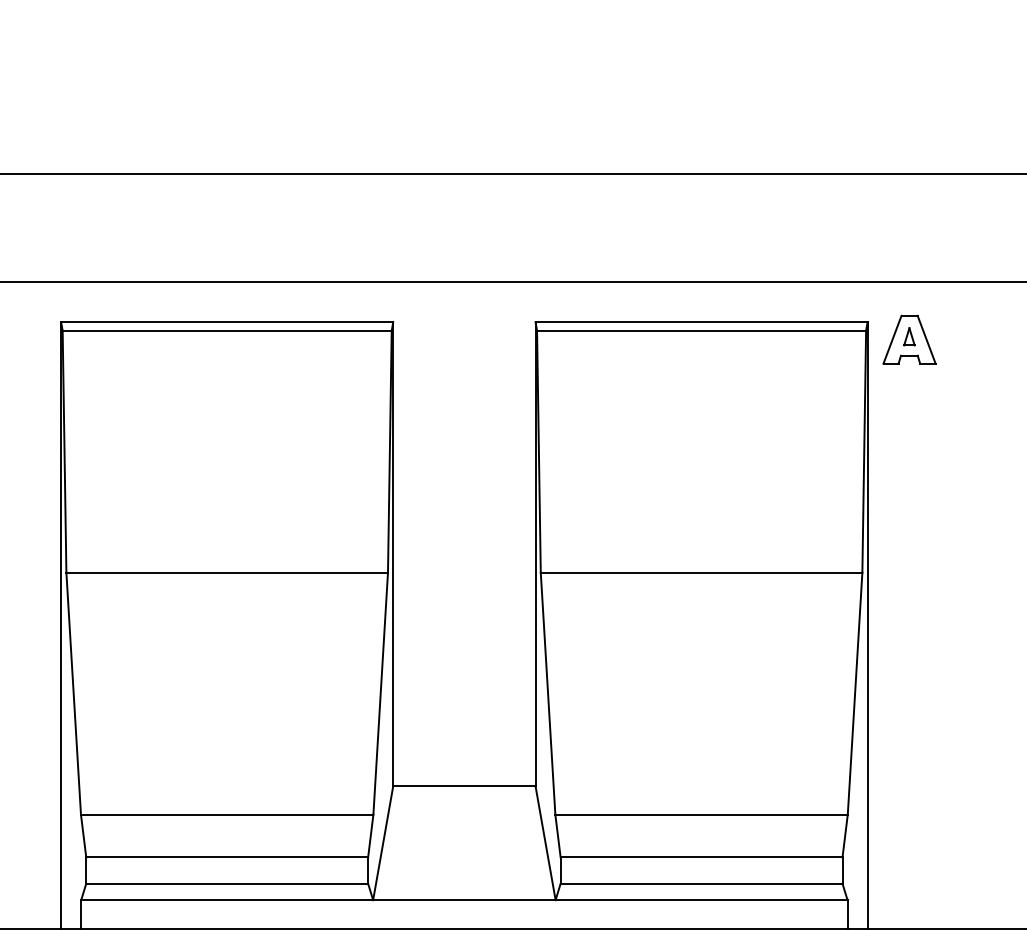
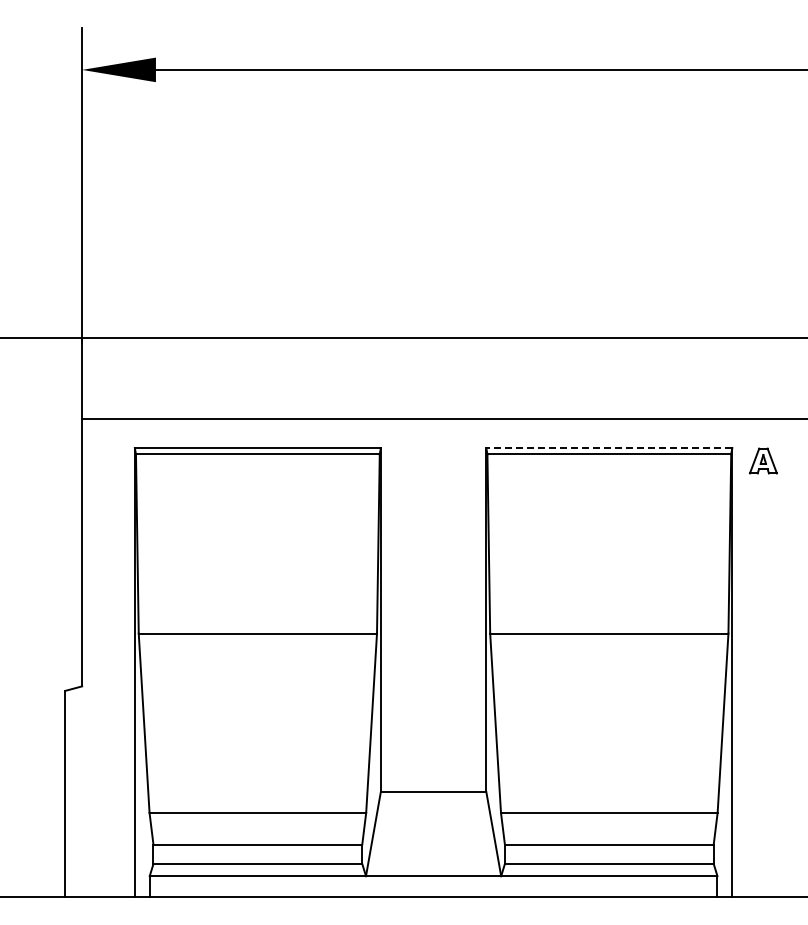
line: (700, 322) -> (608, 448), solid -> dashed
part: (909, 339) -> (763, 460), size x0.7

